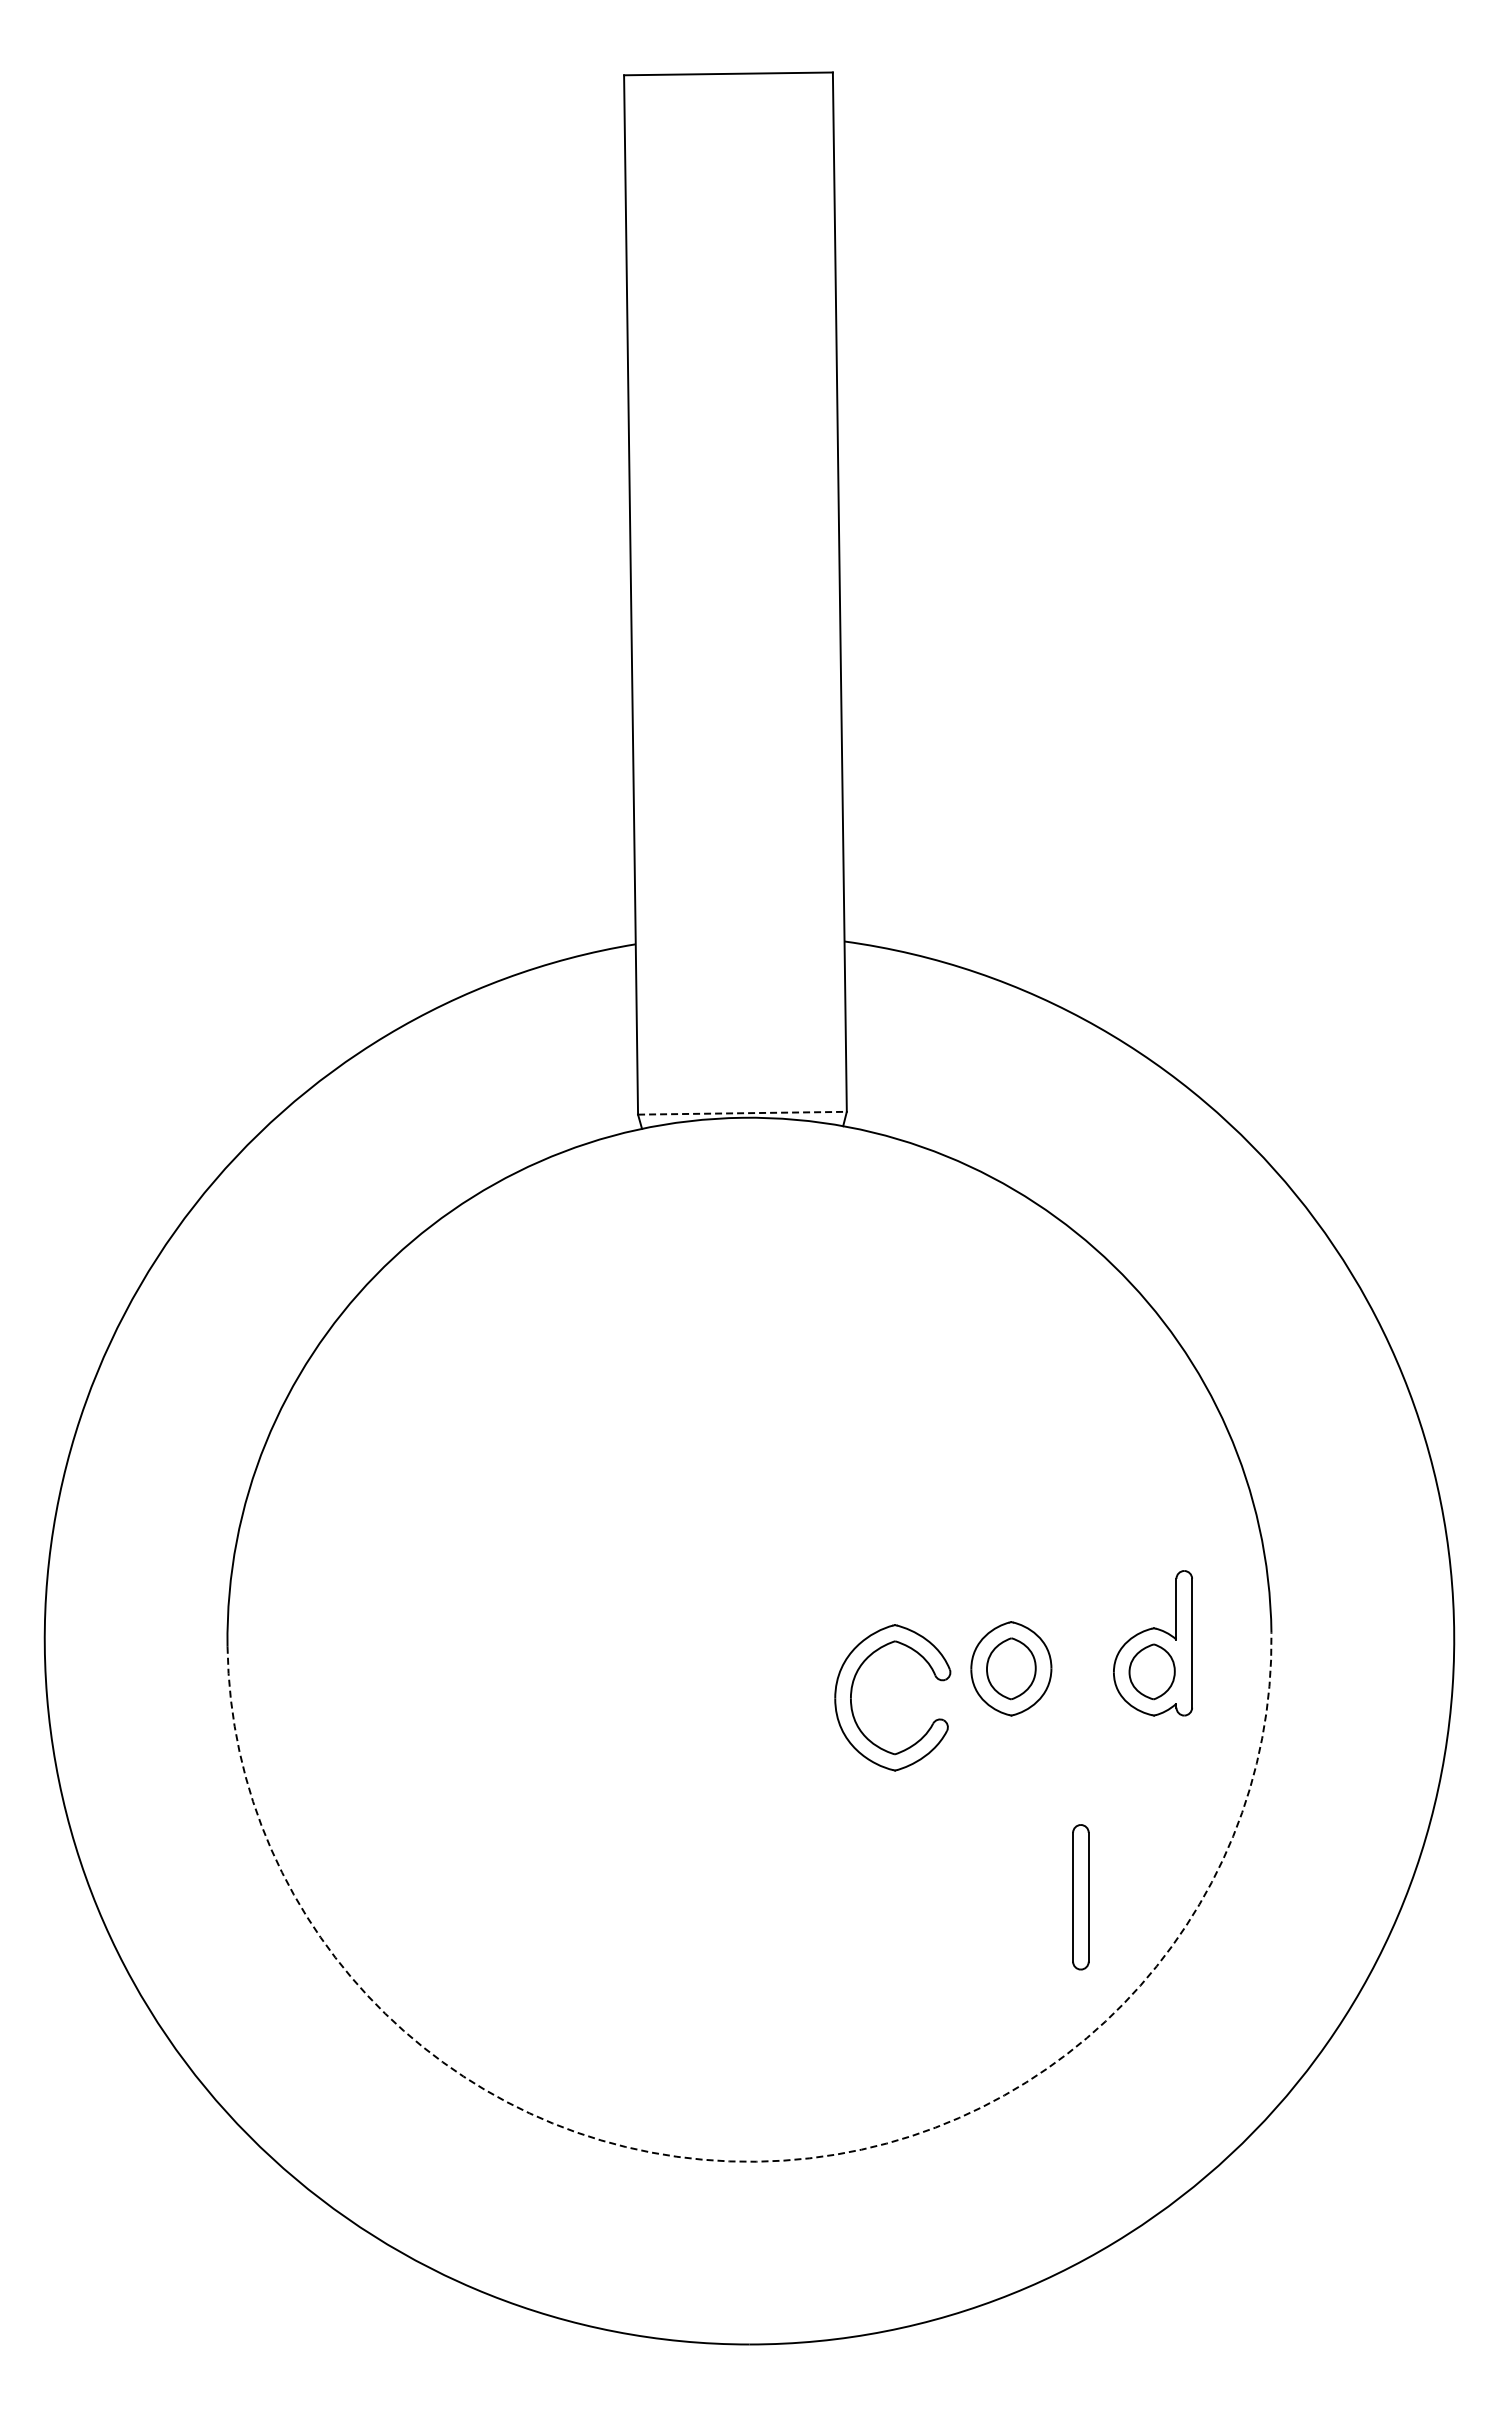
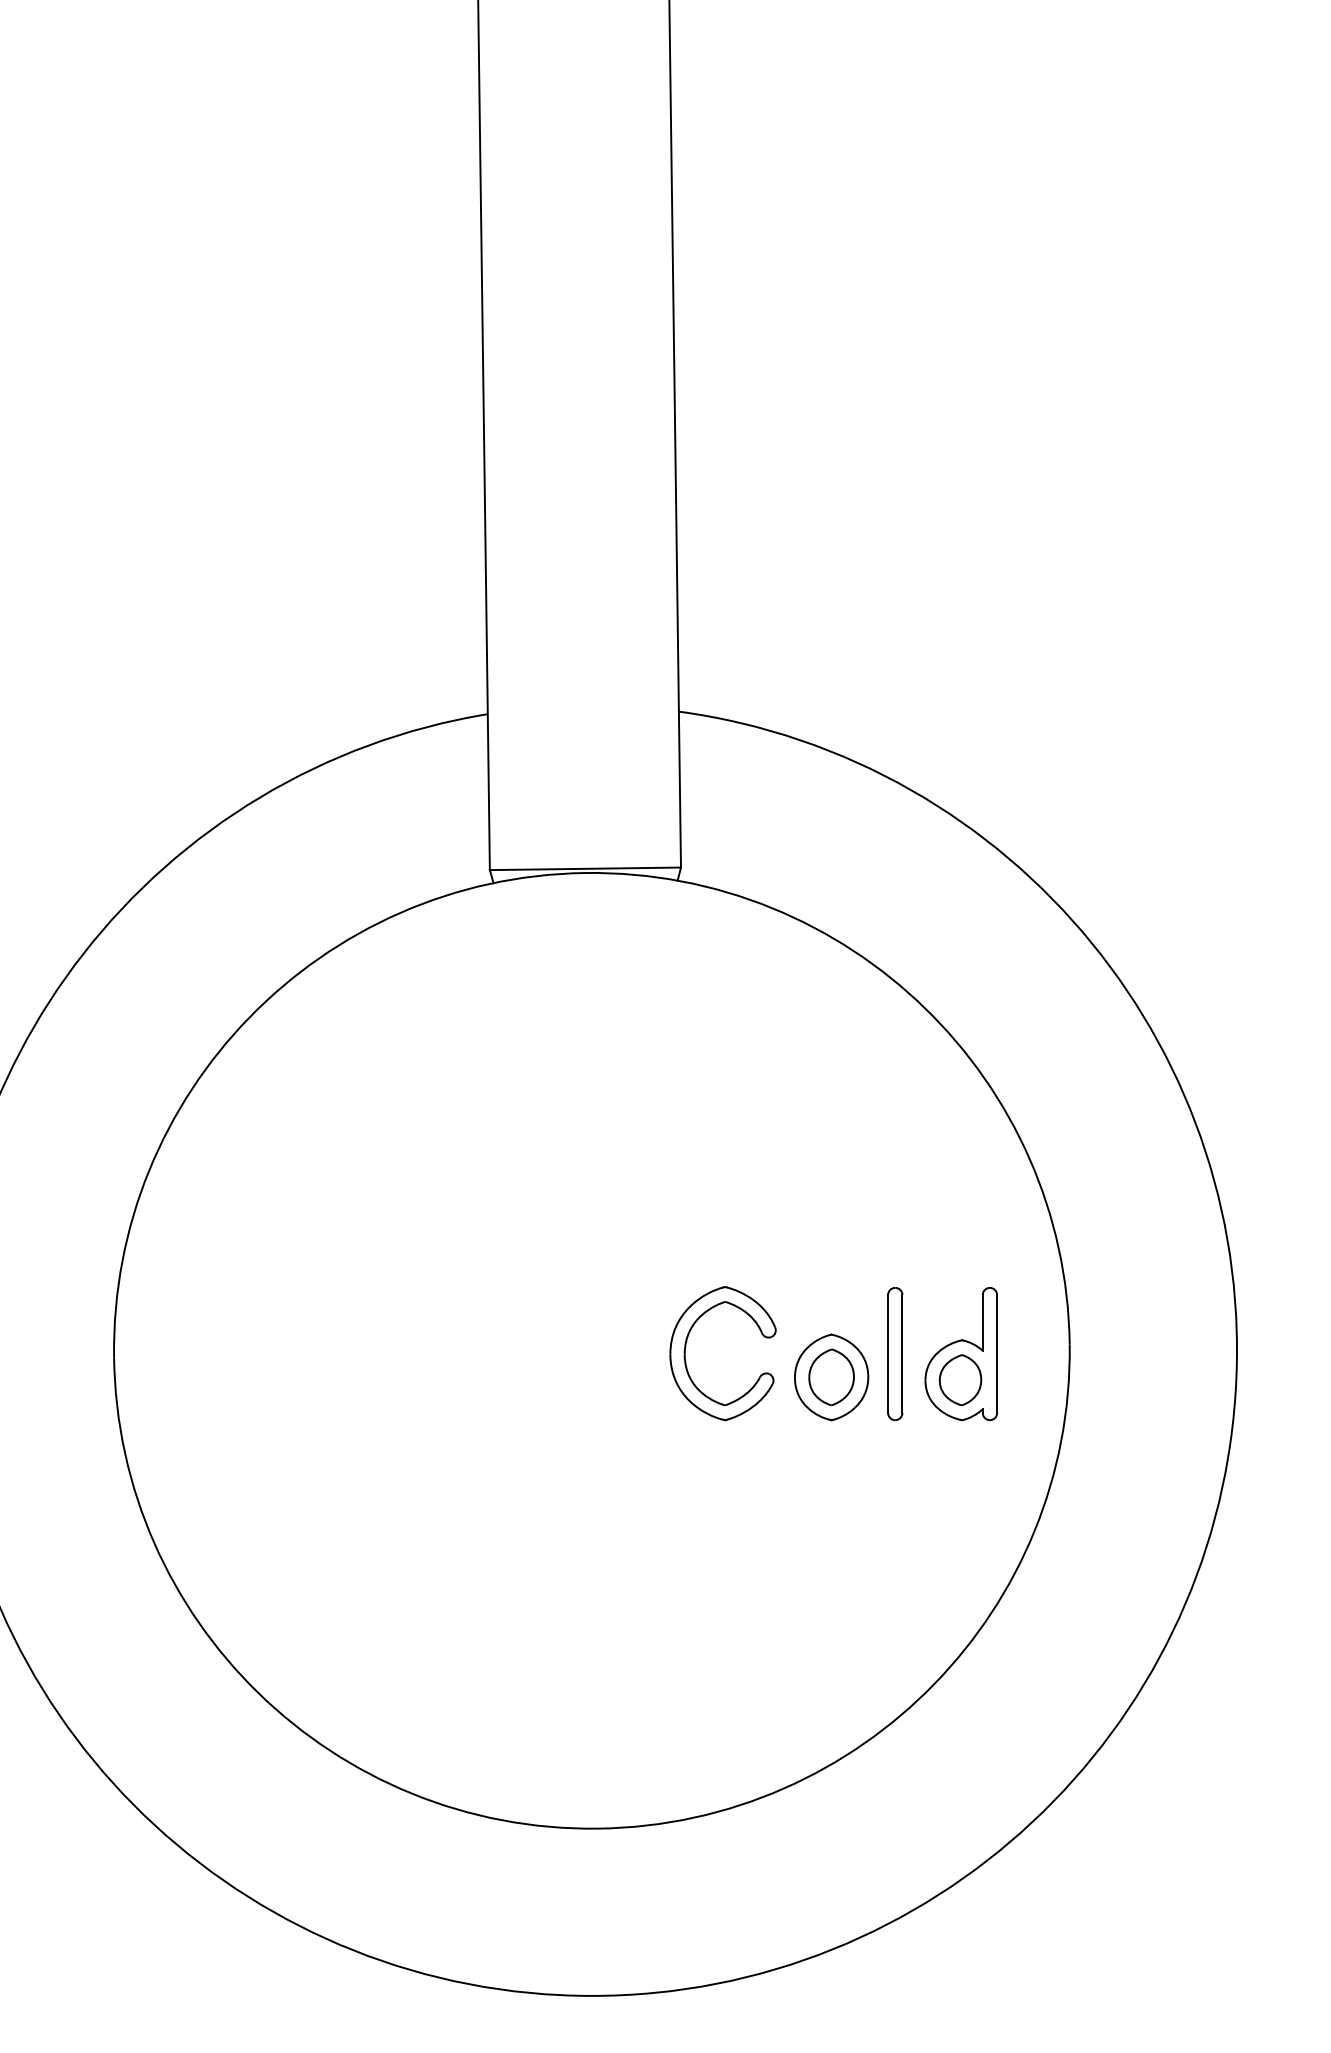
line: (742, 1113) -> (585, 869), dashed -> solid
part: (852, 1692) -> (686, 1348), moved
part: (1080, 1897) -> (894, 1354), moved
arc: (756, 2161) -> (598, 1828), dashed -> solid

